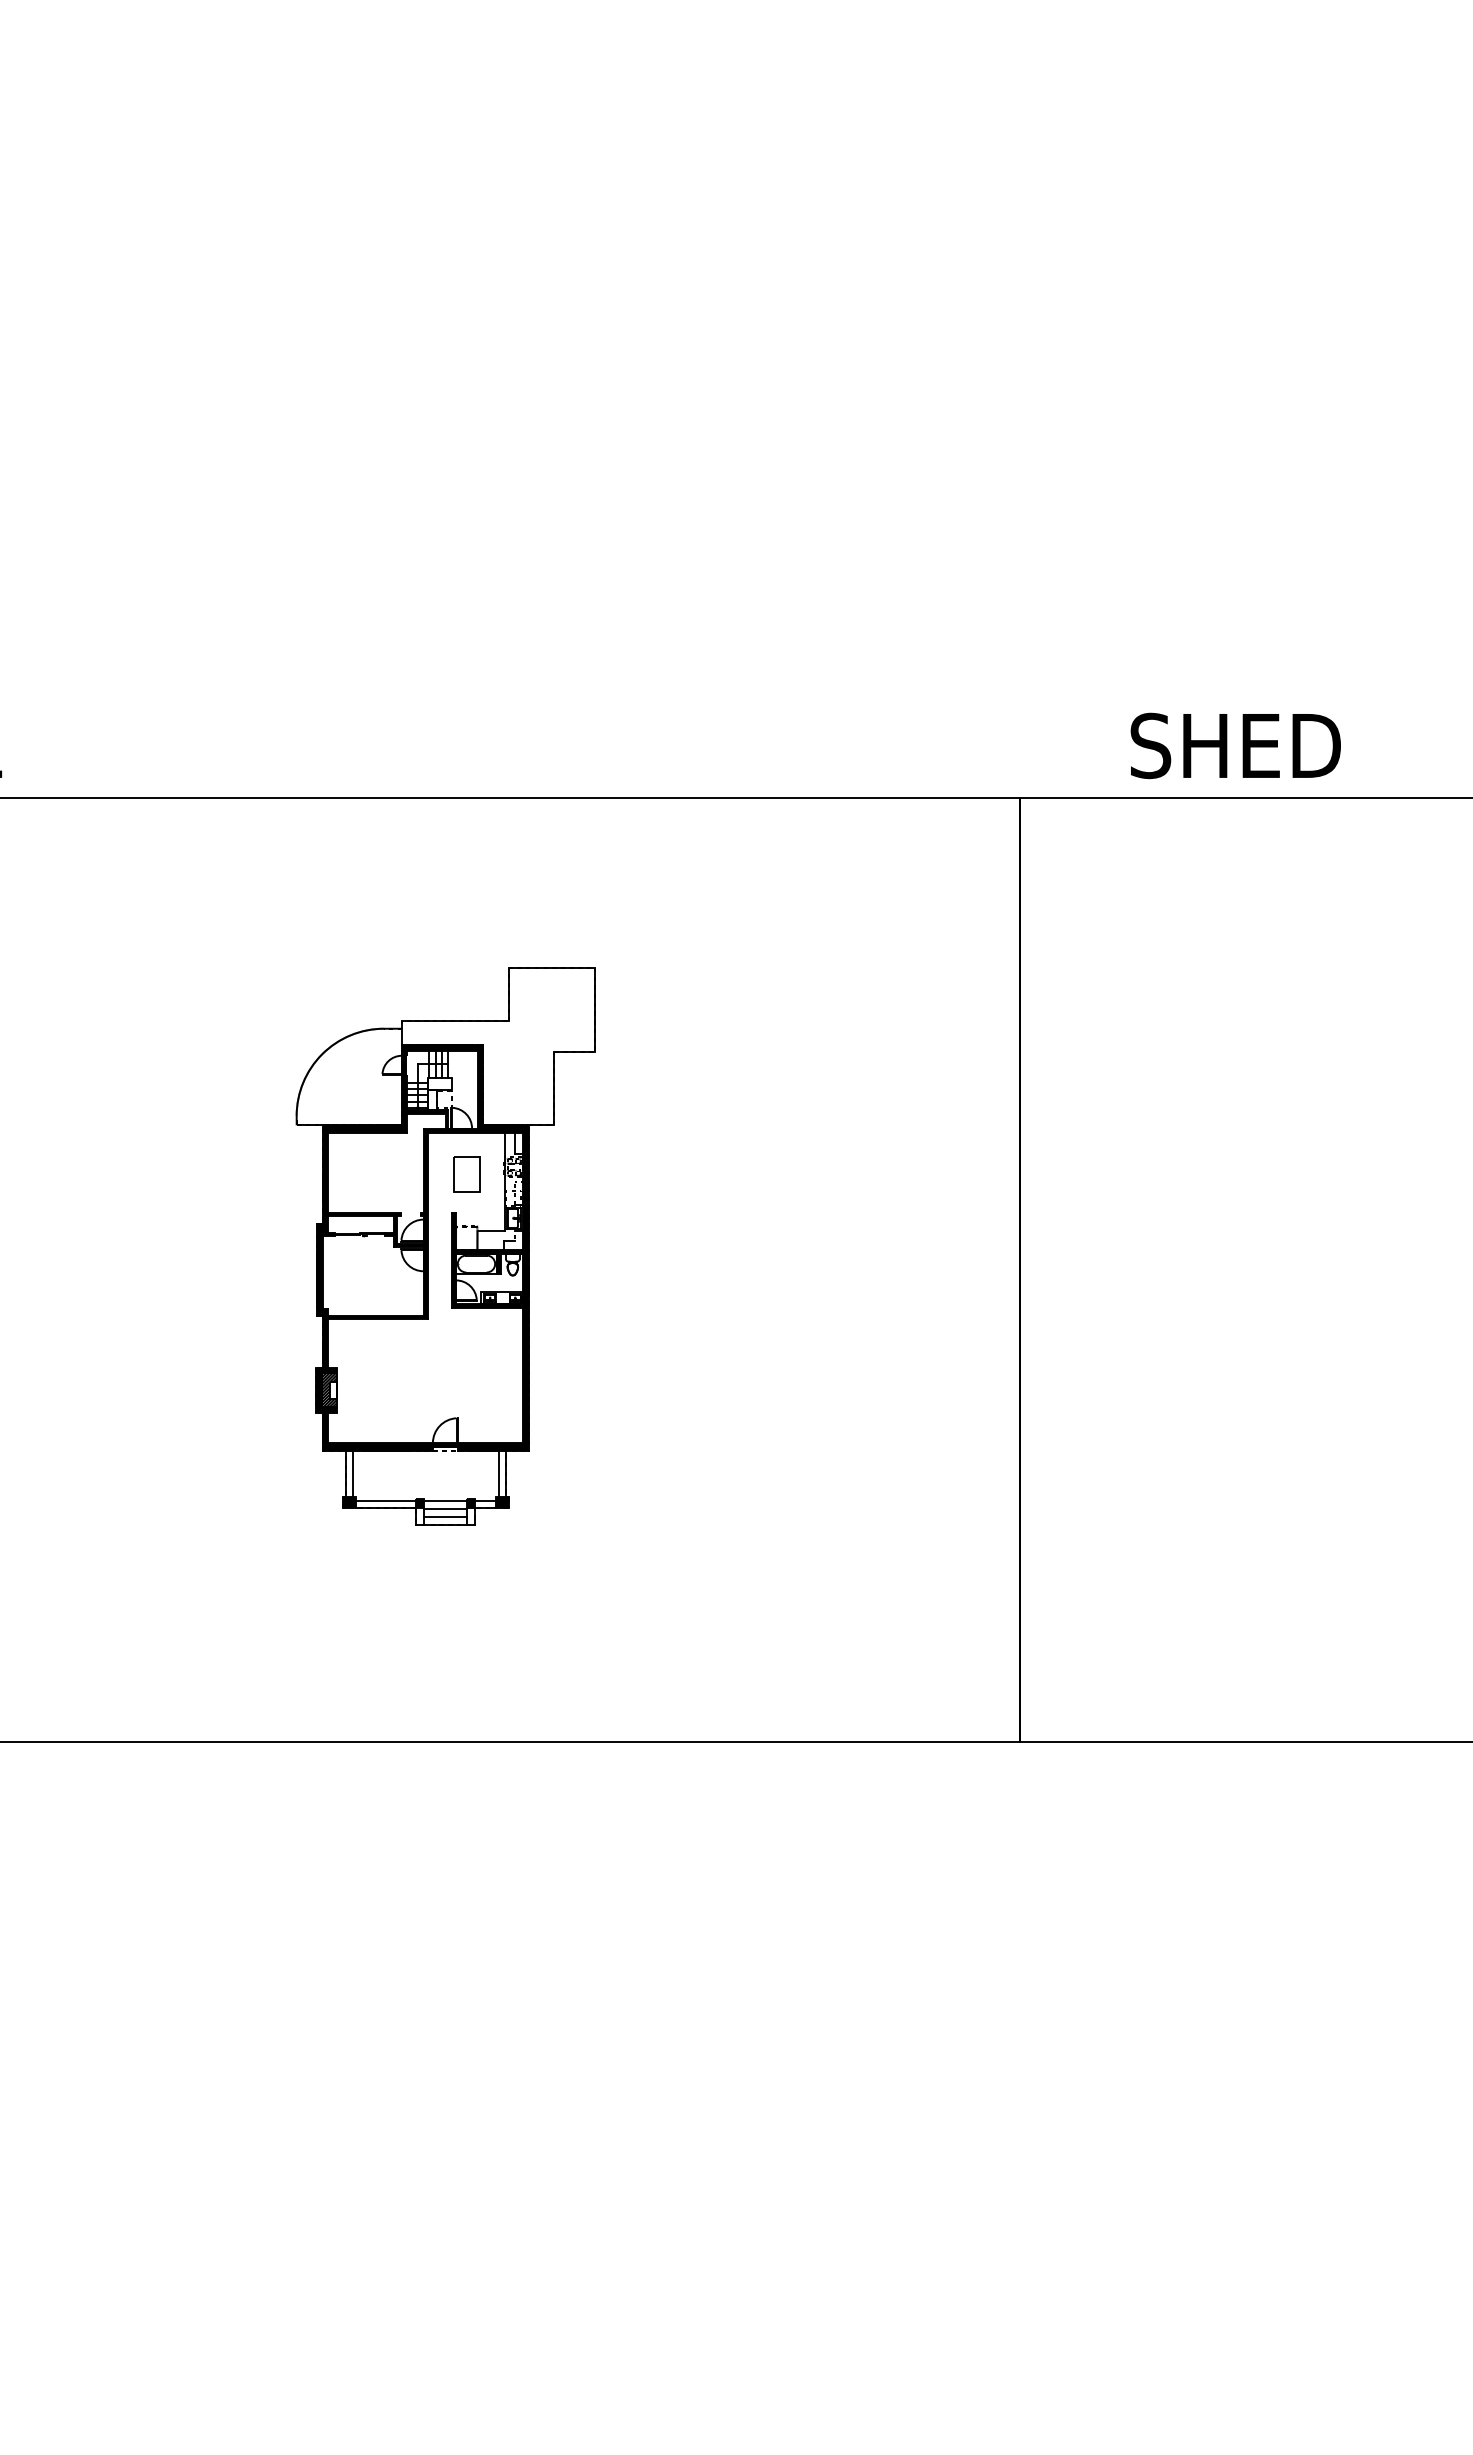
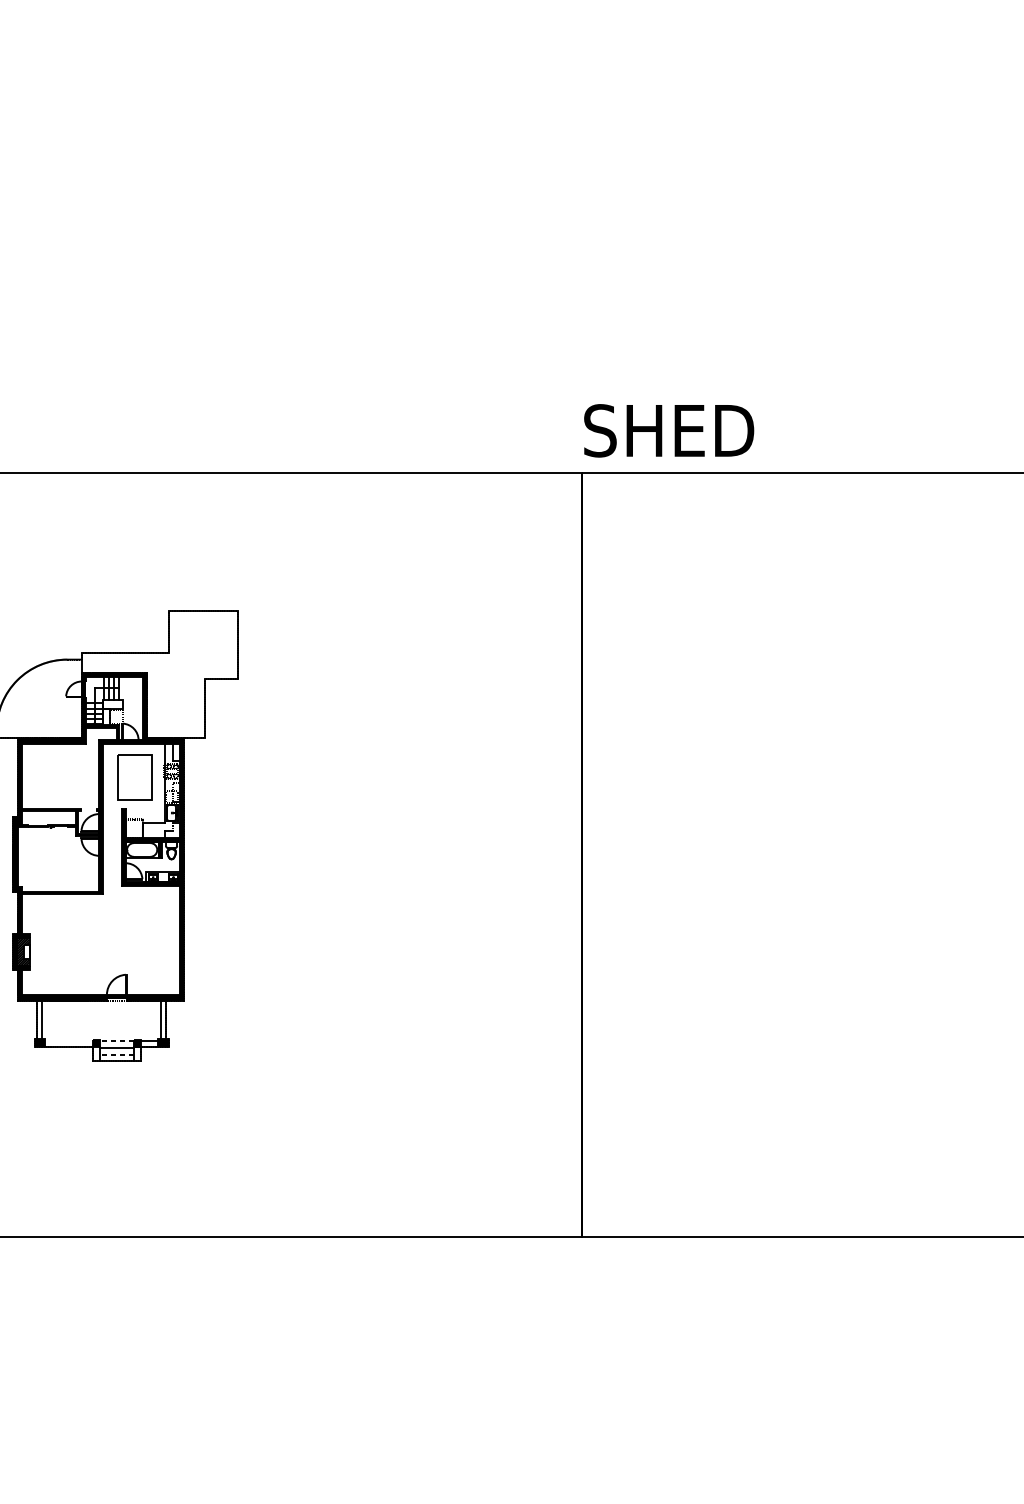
text: (1235, 745) -> (668, 430), moved
part: (466, 1174) -> (134, 777), size x1.6
line: (385, 1500) -> (68, 1041), removed
line: (444, 1500) -> (116, 1041), solid -> dashed
line: (444, 1516) -> (116, 1054), solid -> dashed

